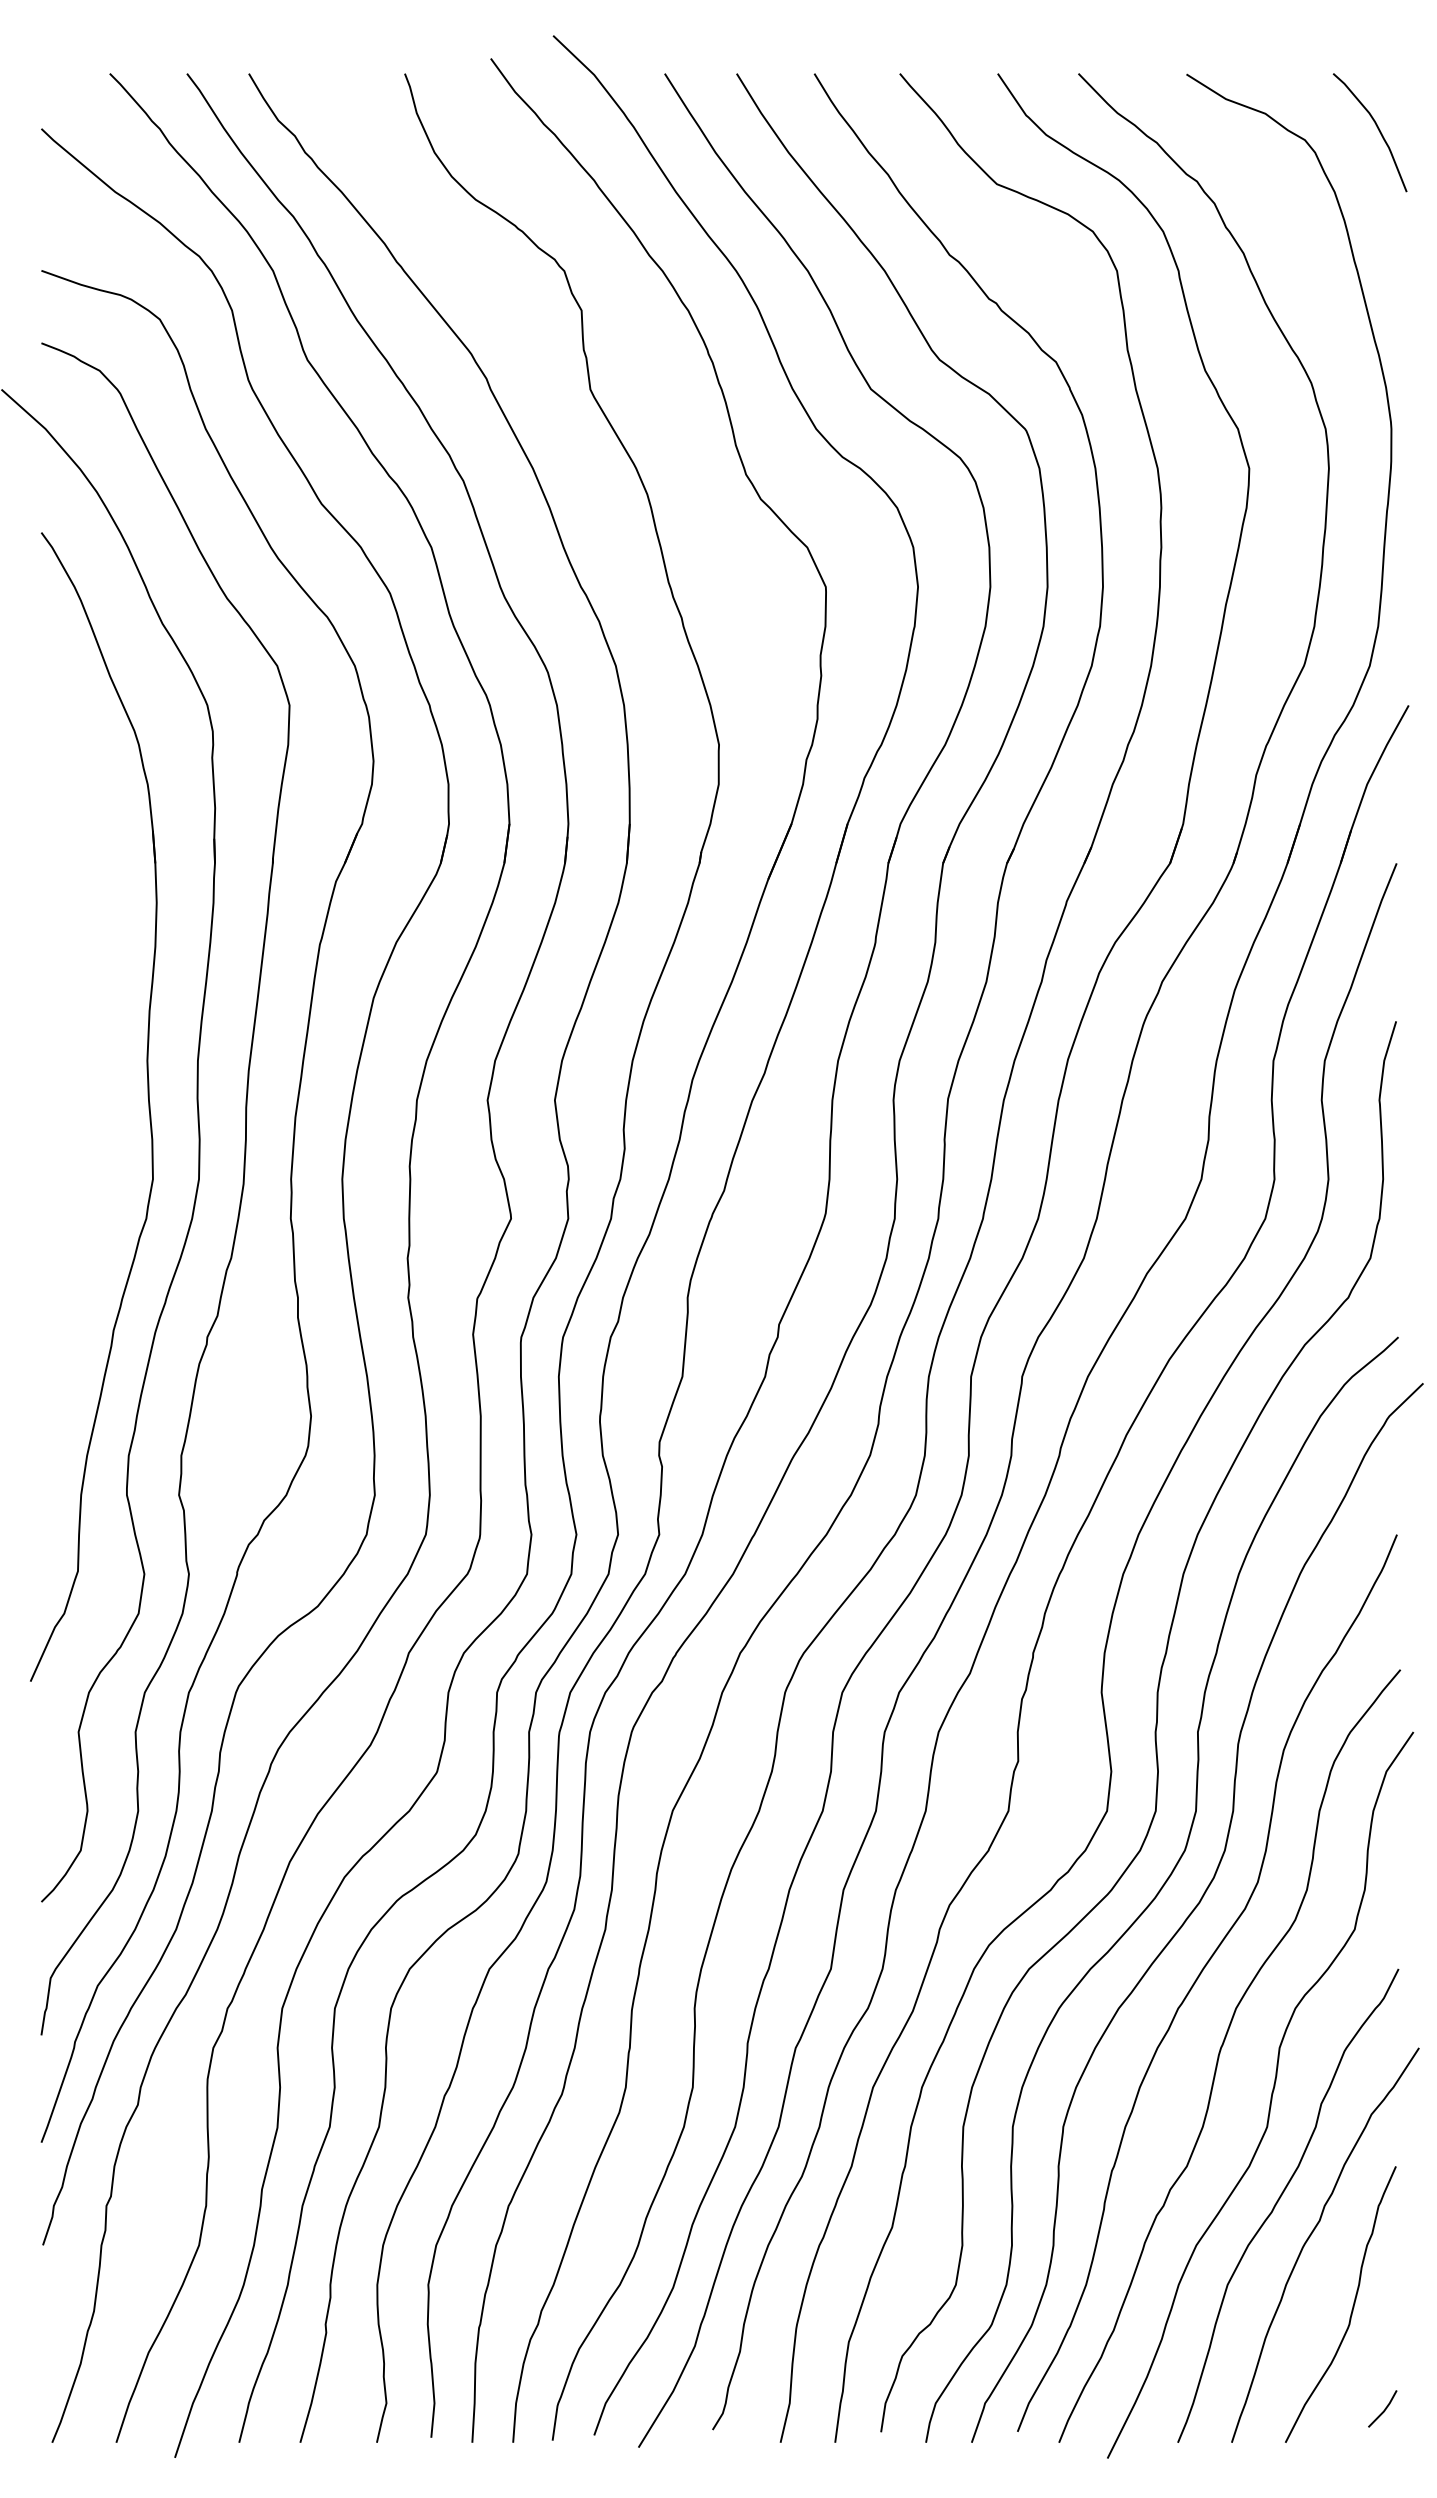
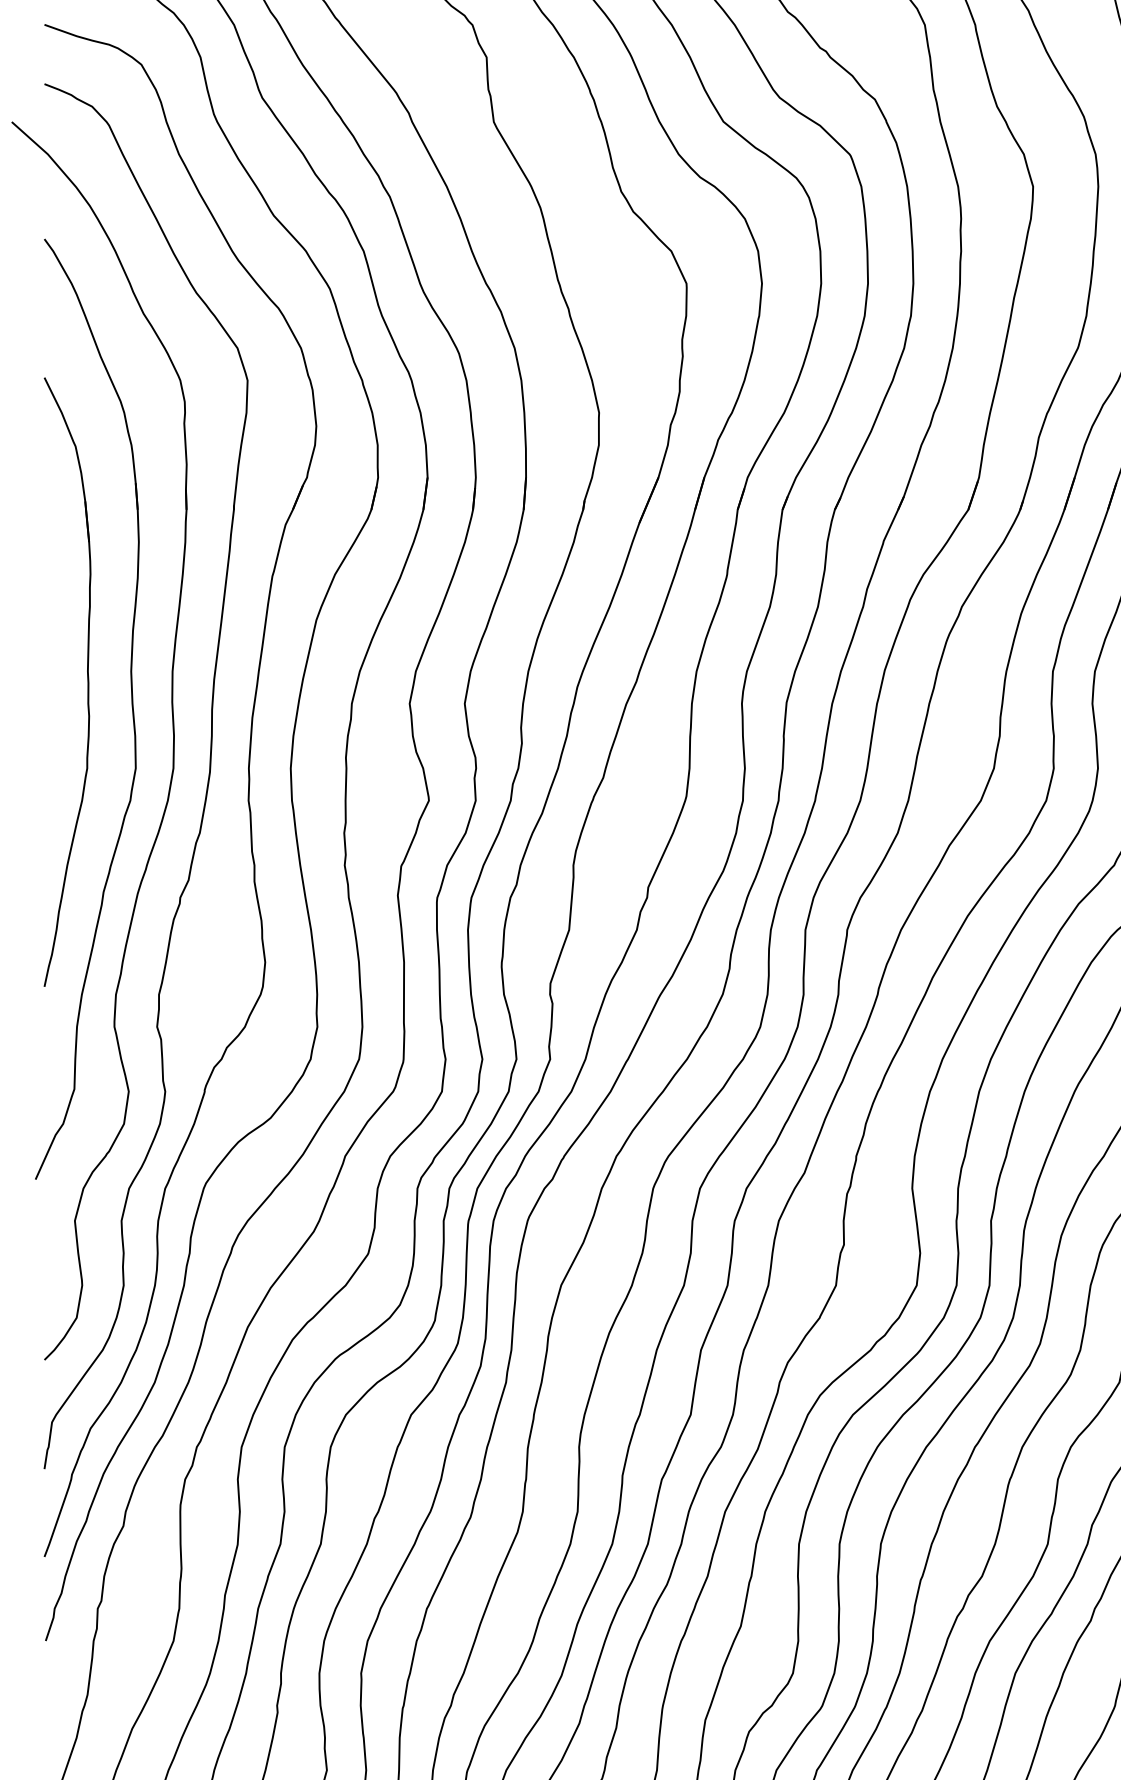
part: (93, 1068) -> (87, 677), added

